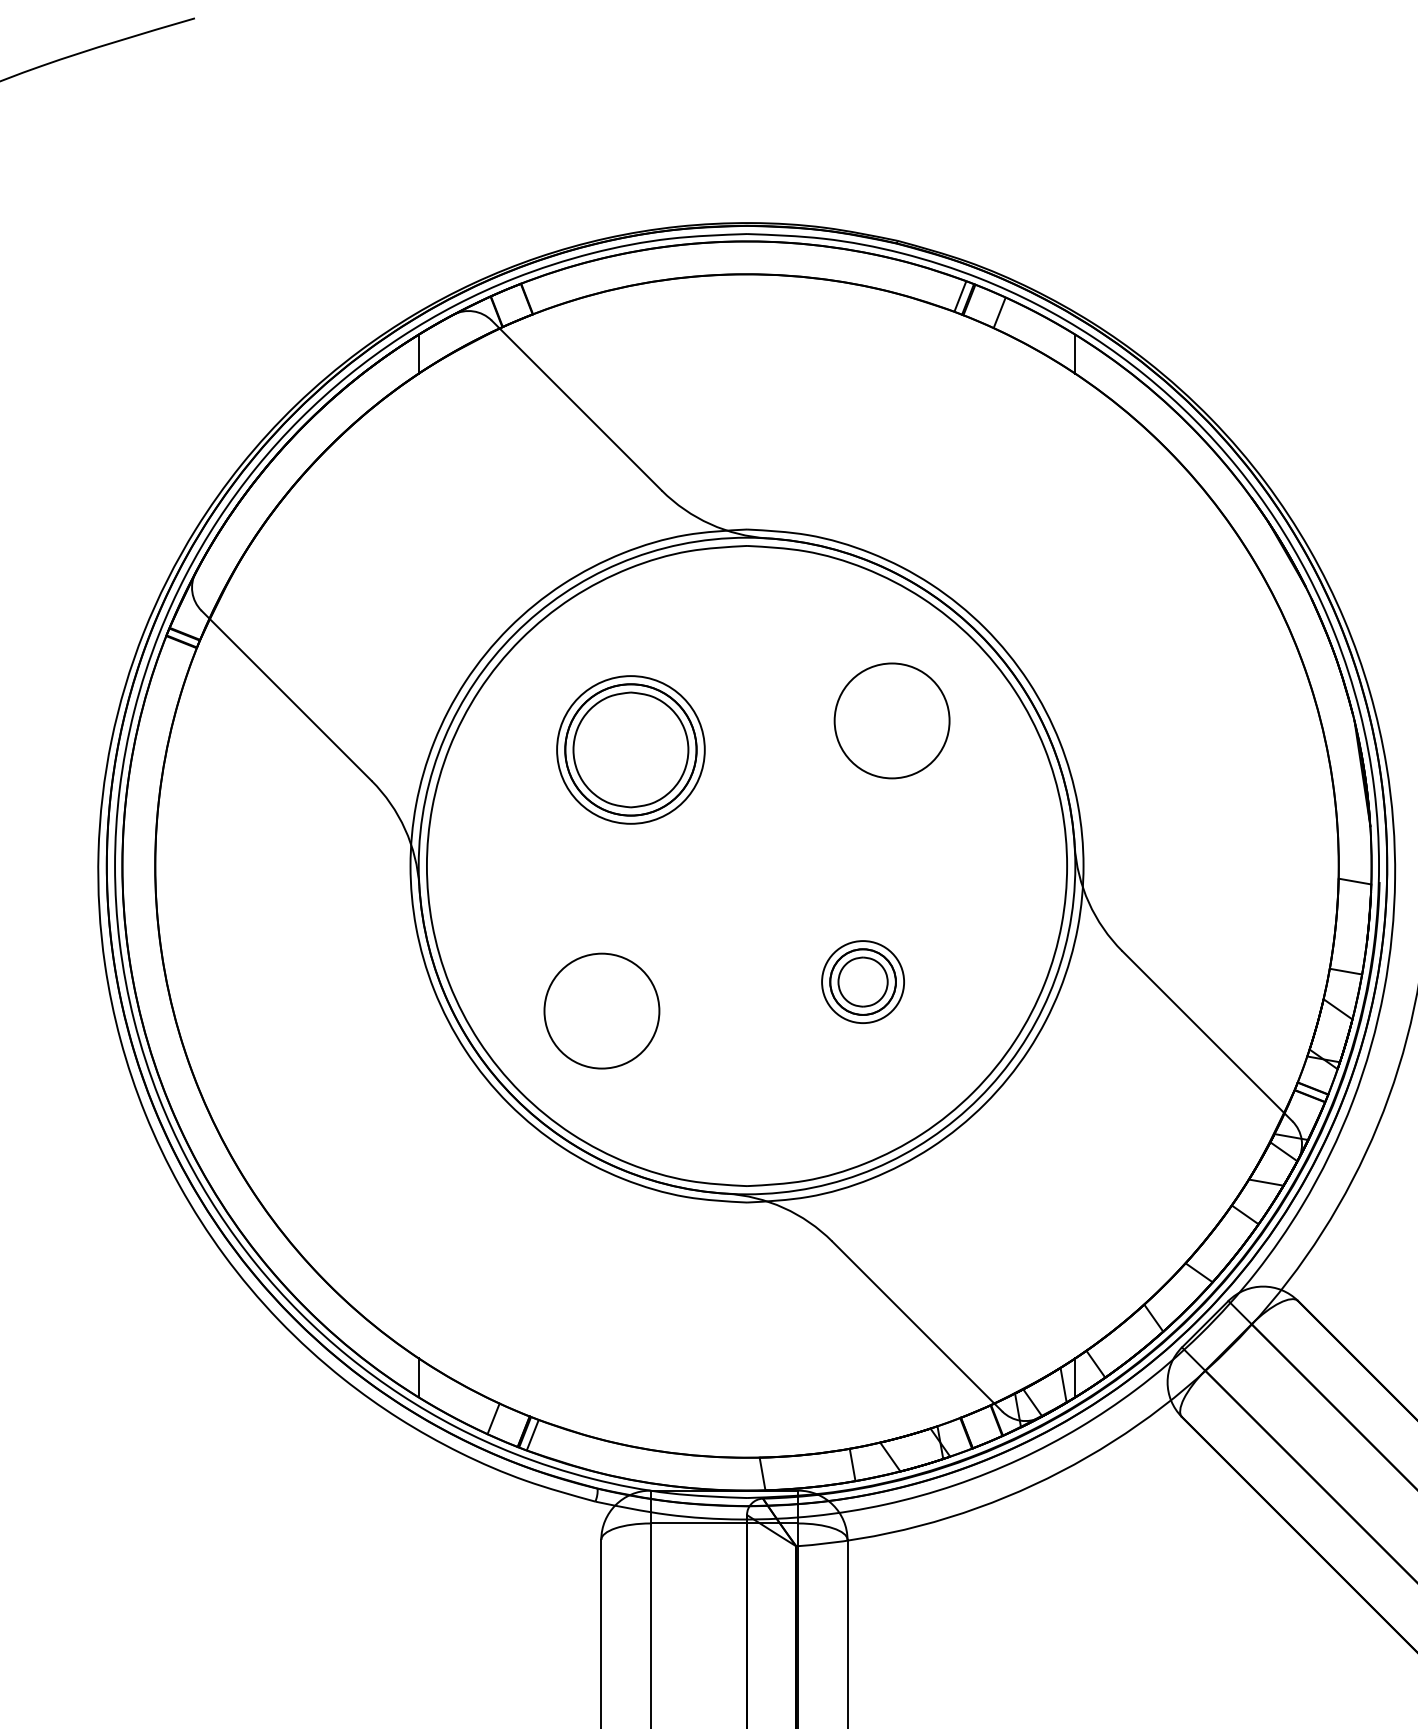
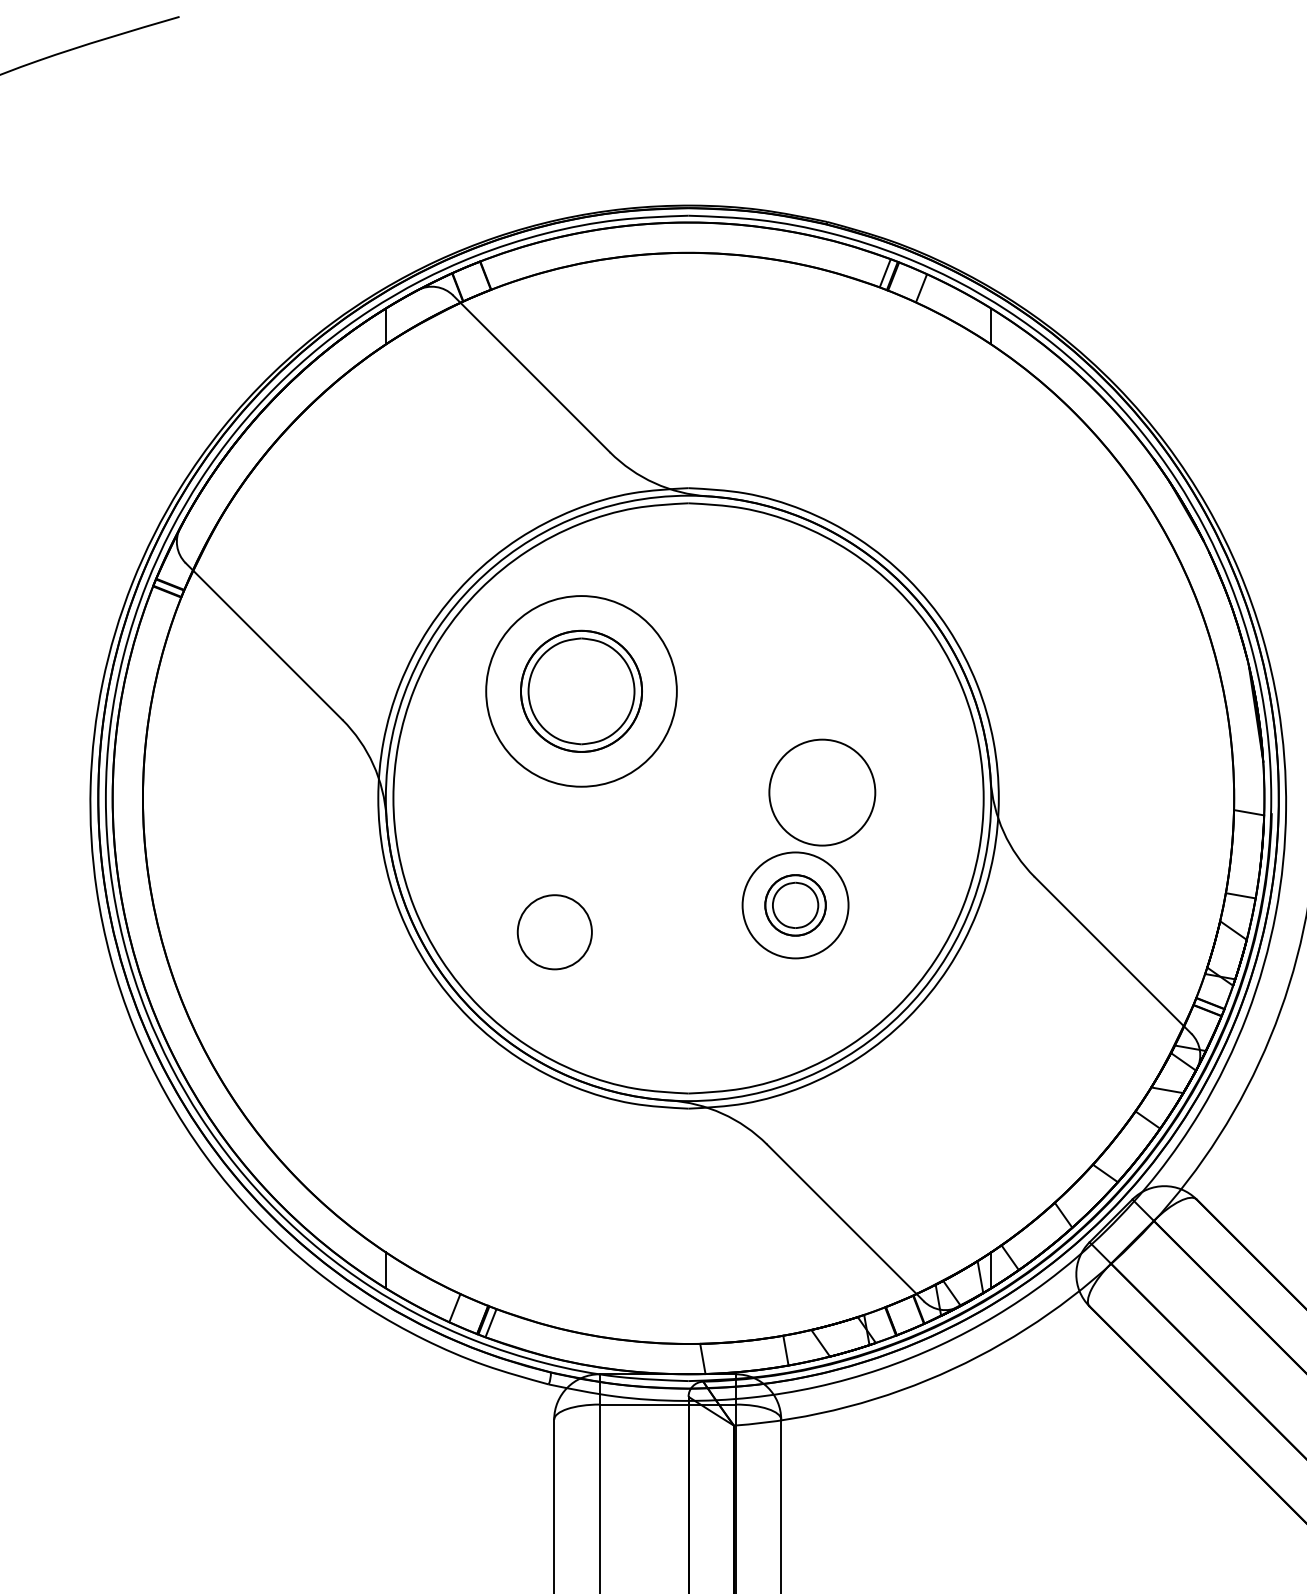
circle: (892, 720) -> (822, 792), moved
circle: (630, 750) -> (581, 691), size x1.4
circle: (863, 982) -> (795, 905), size x1.4
circle: (601, 1011) -> (554, 932), size x0.7

